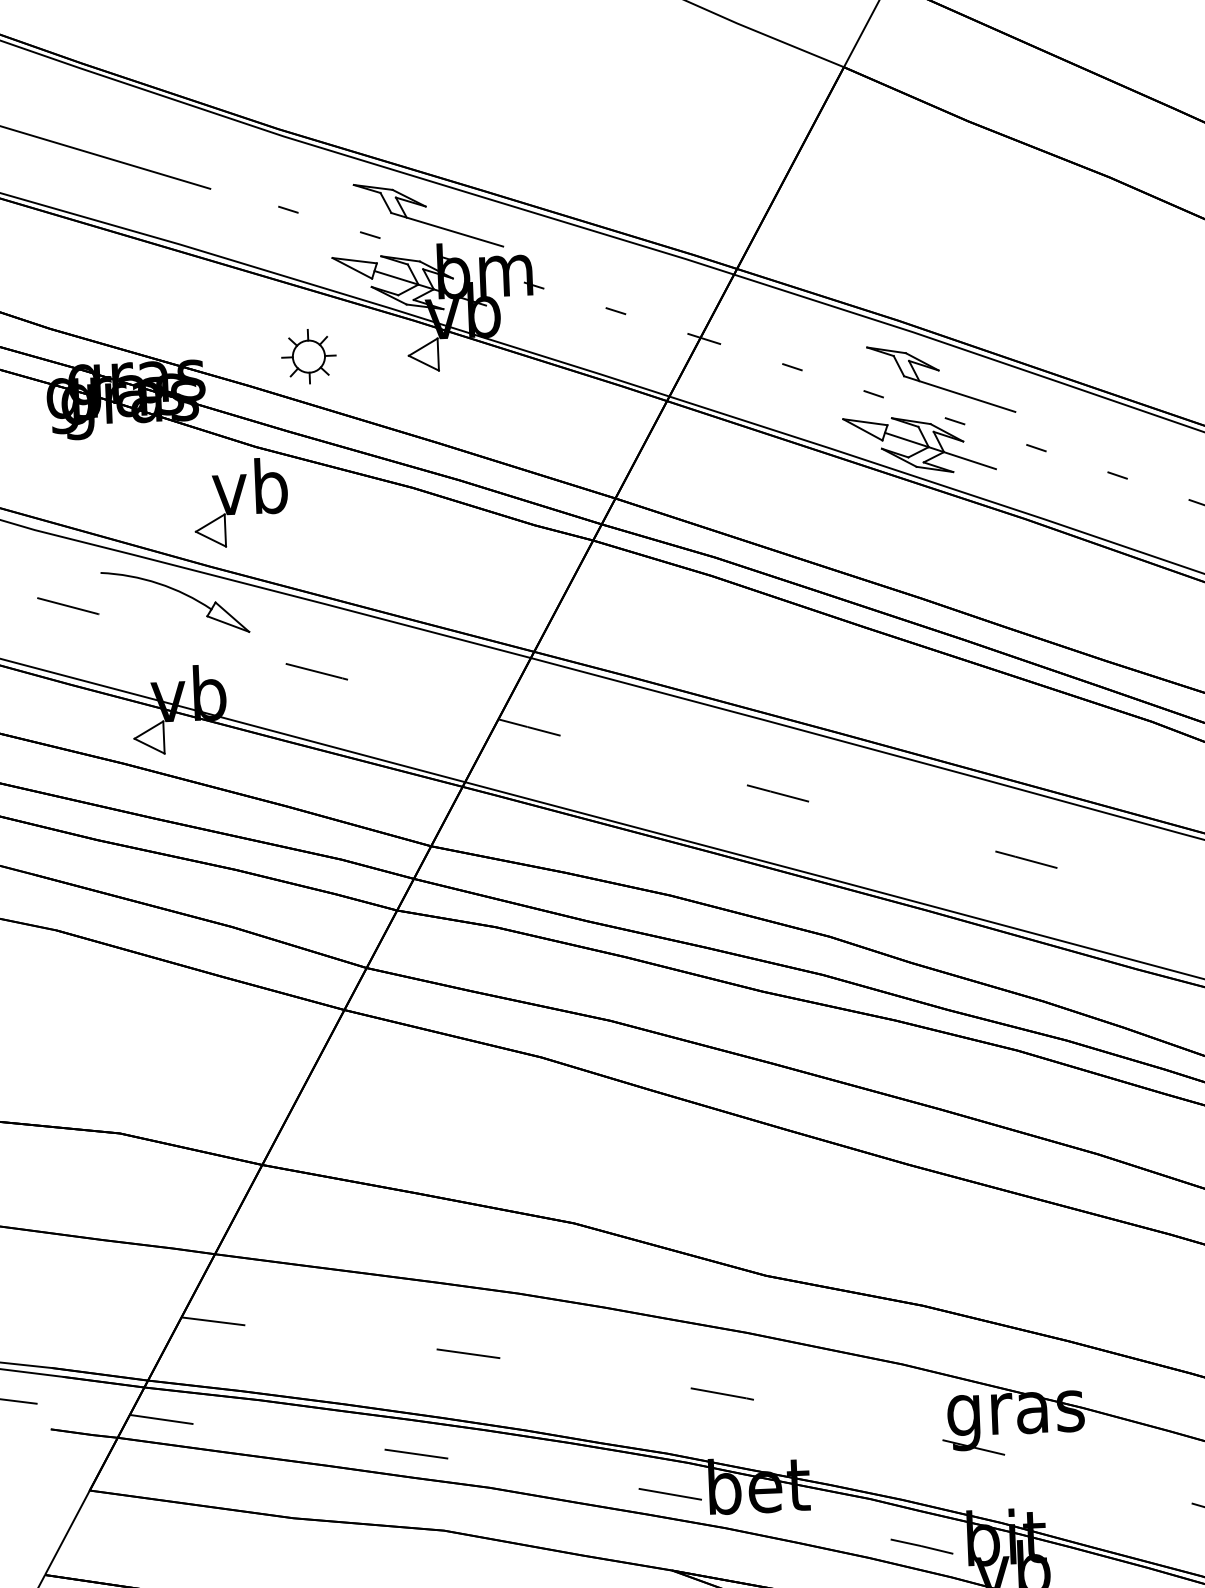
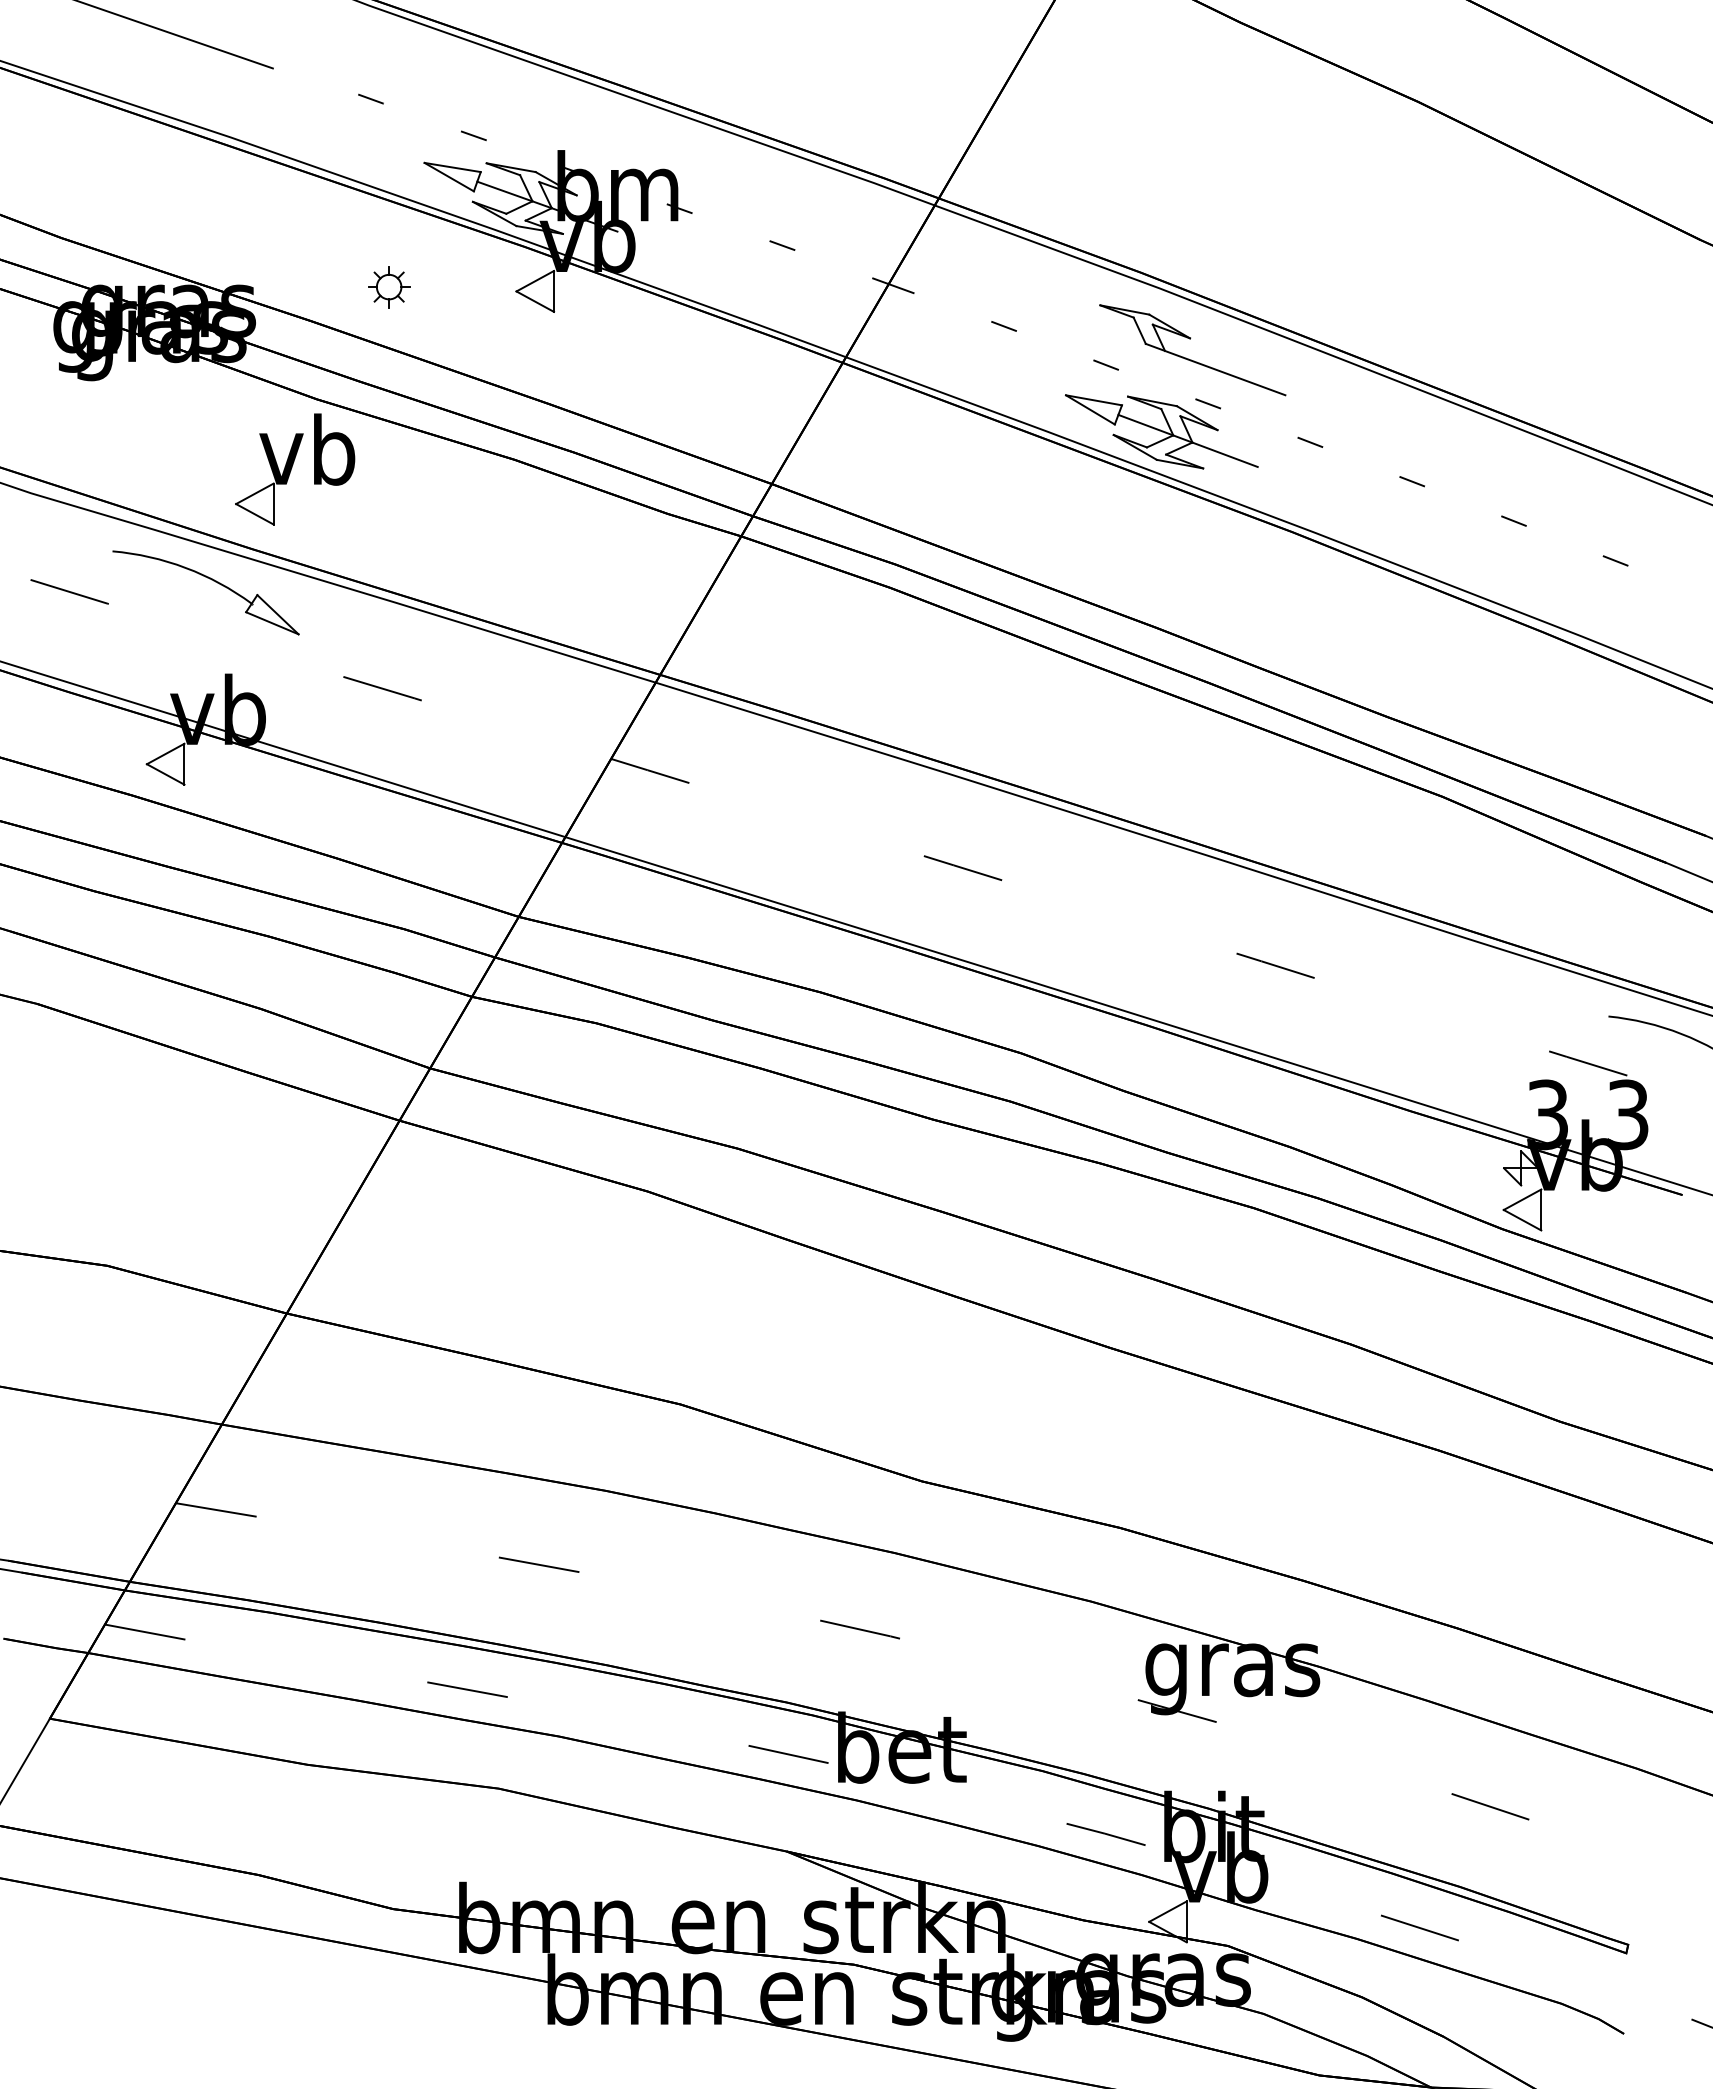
part: (426, 222) -> (545, 122), removed
part: (308, 356) -> (388, 286), size x0.6

